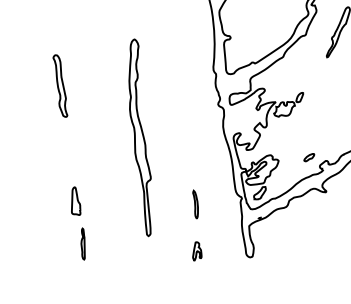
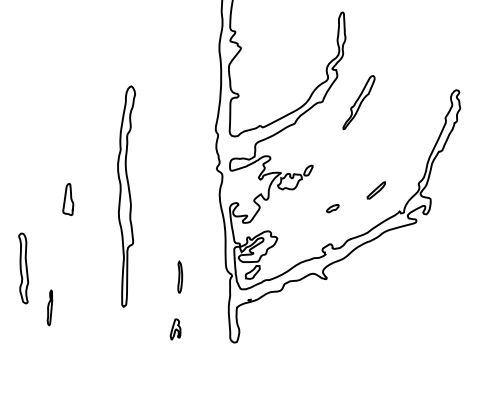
part: (60, 86) -> (23, 268), moved
part: (308, 157) -> (332, 208), moved
part: (75, 200) -> (68, 198), moved

